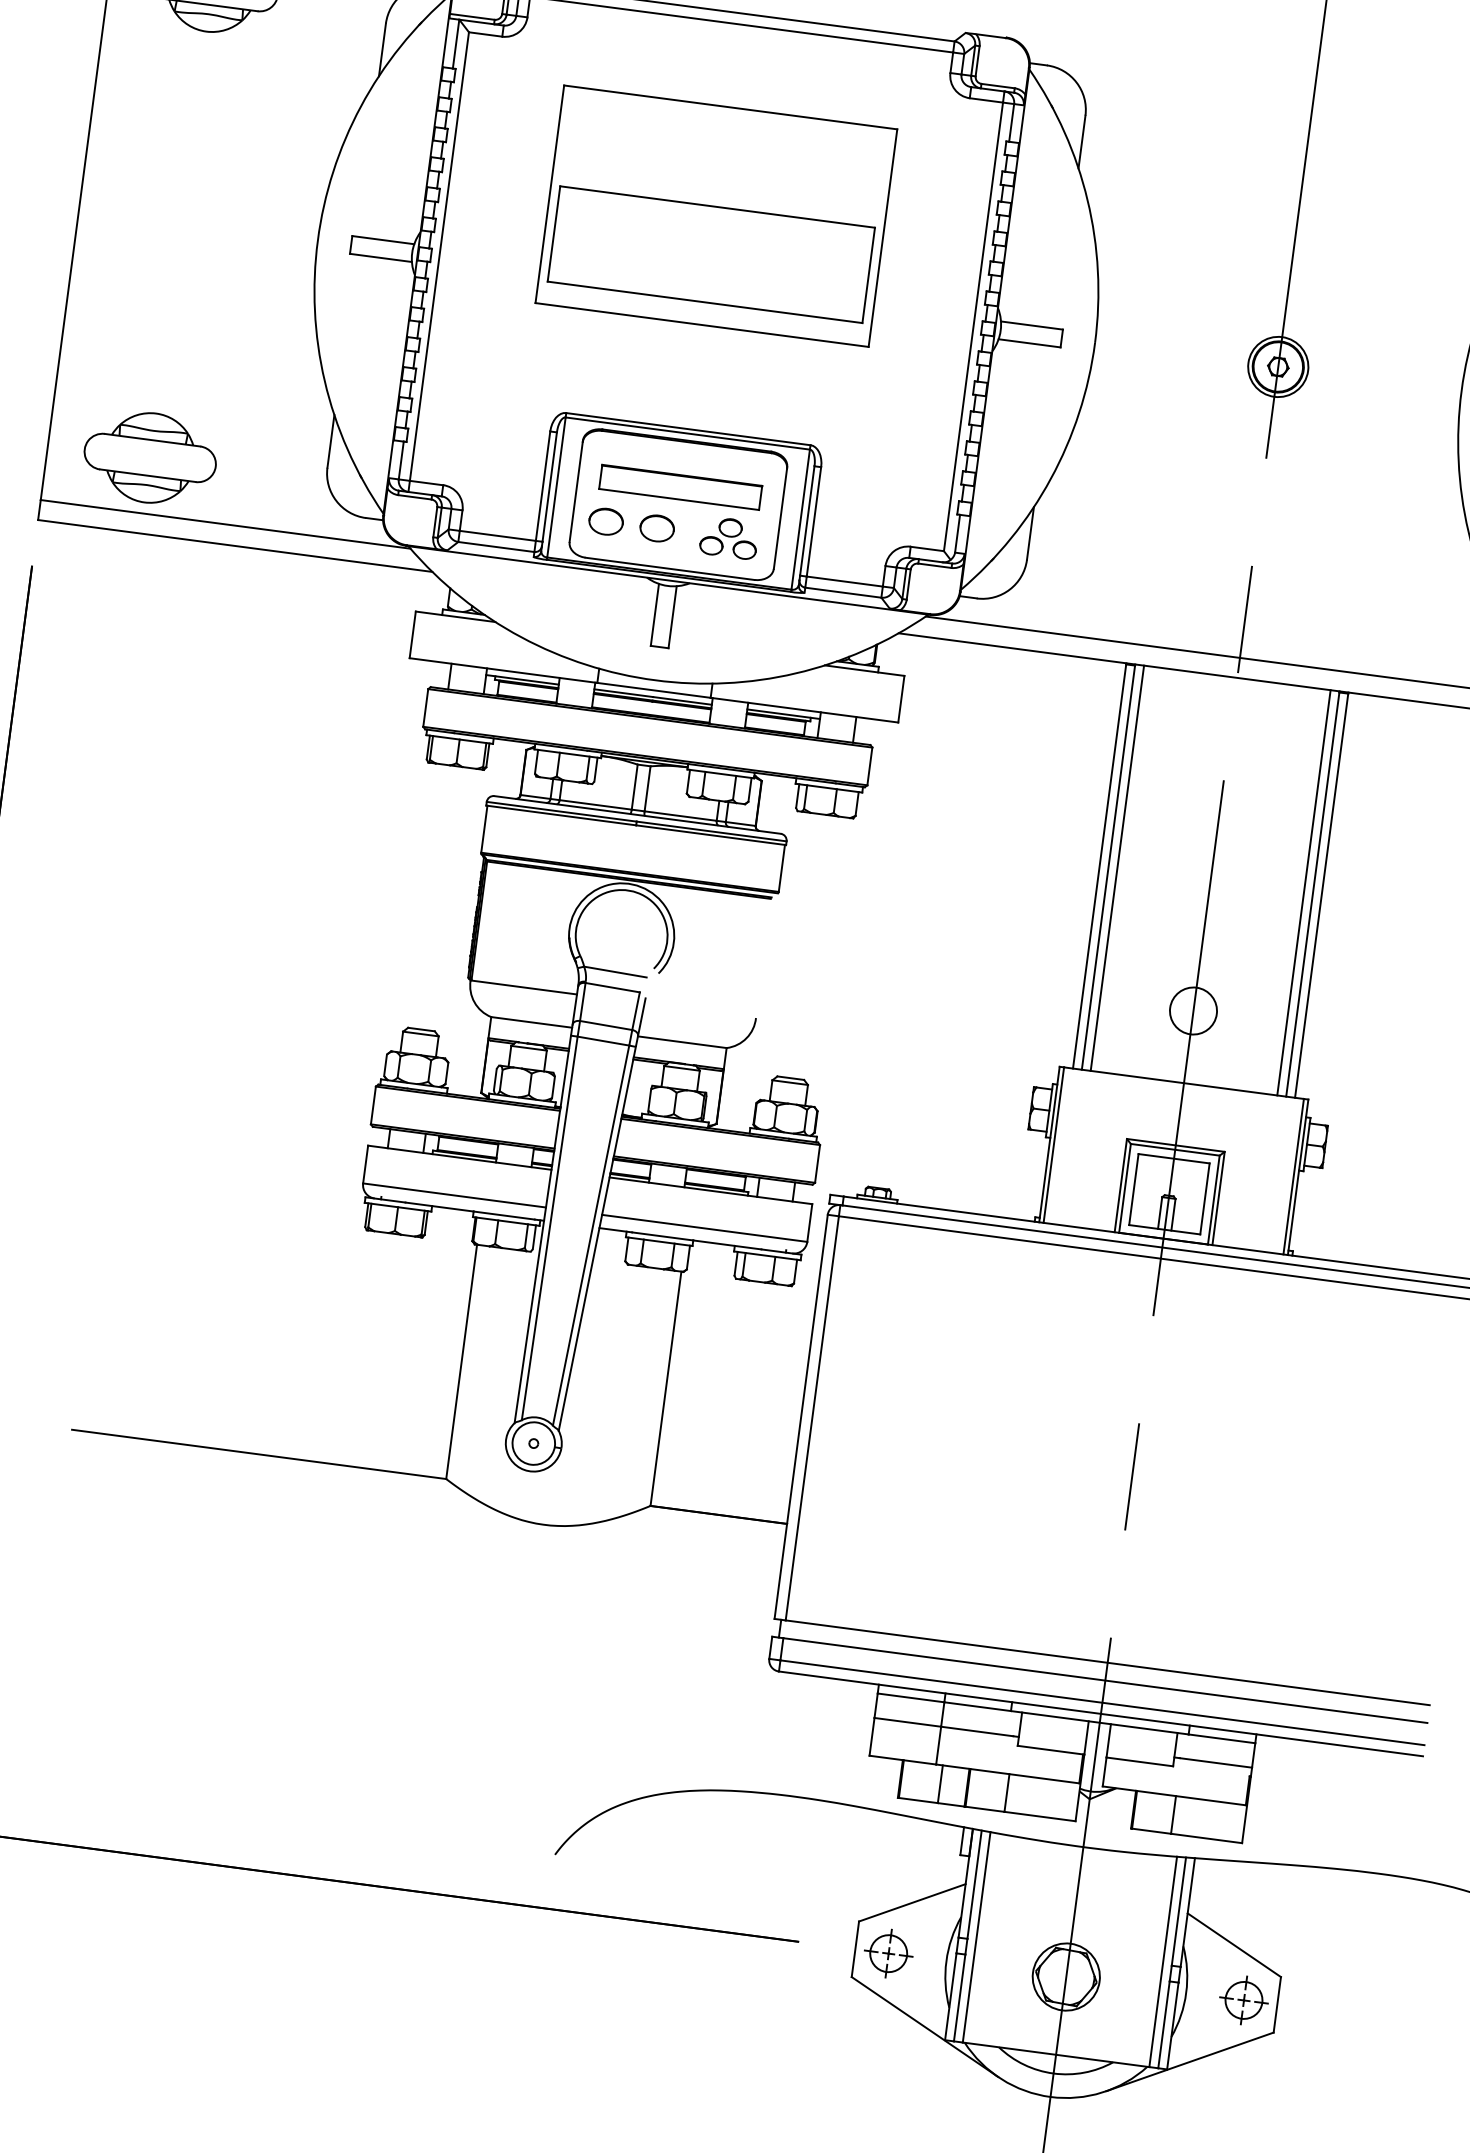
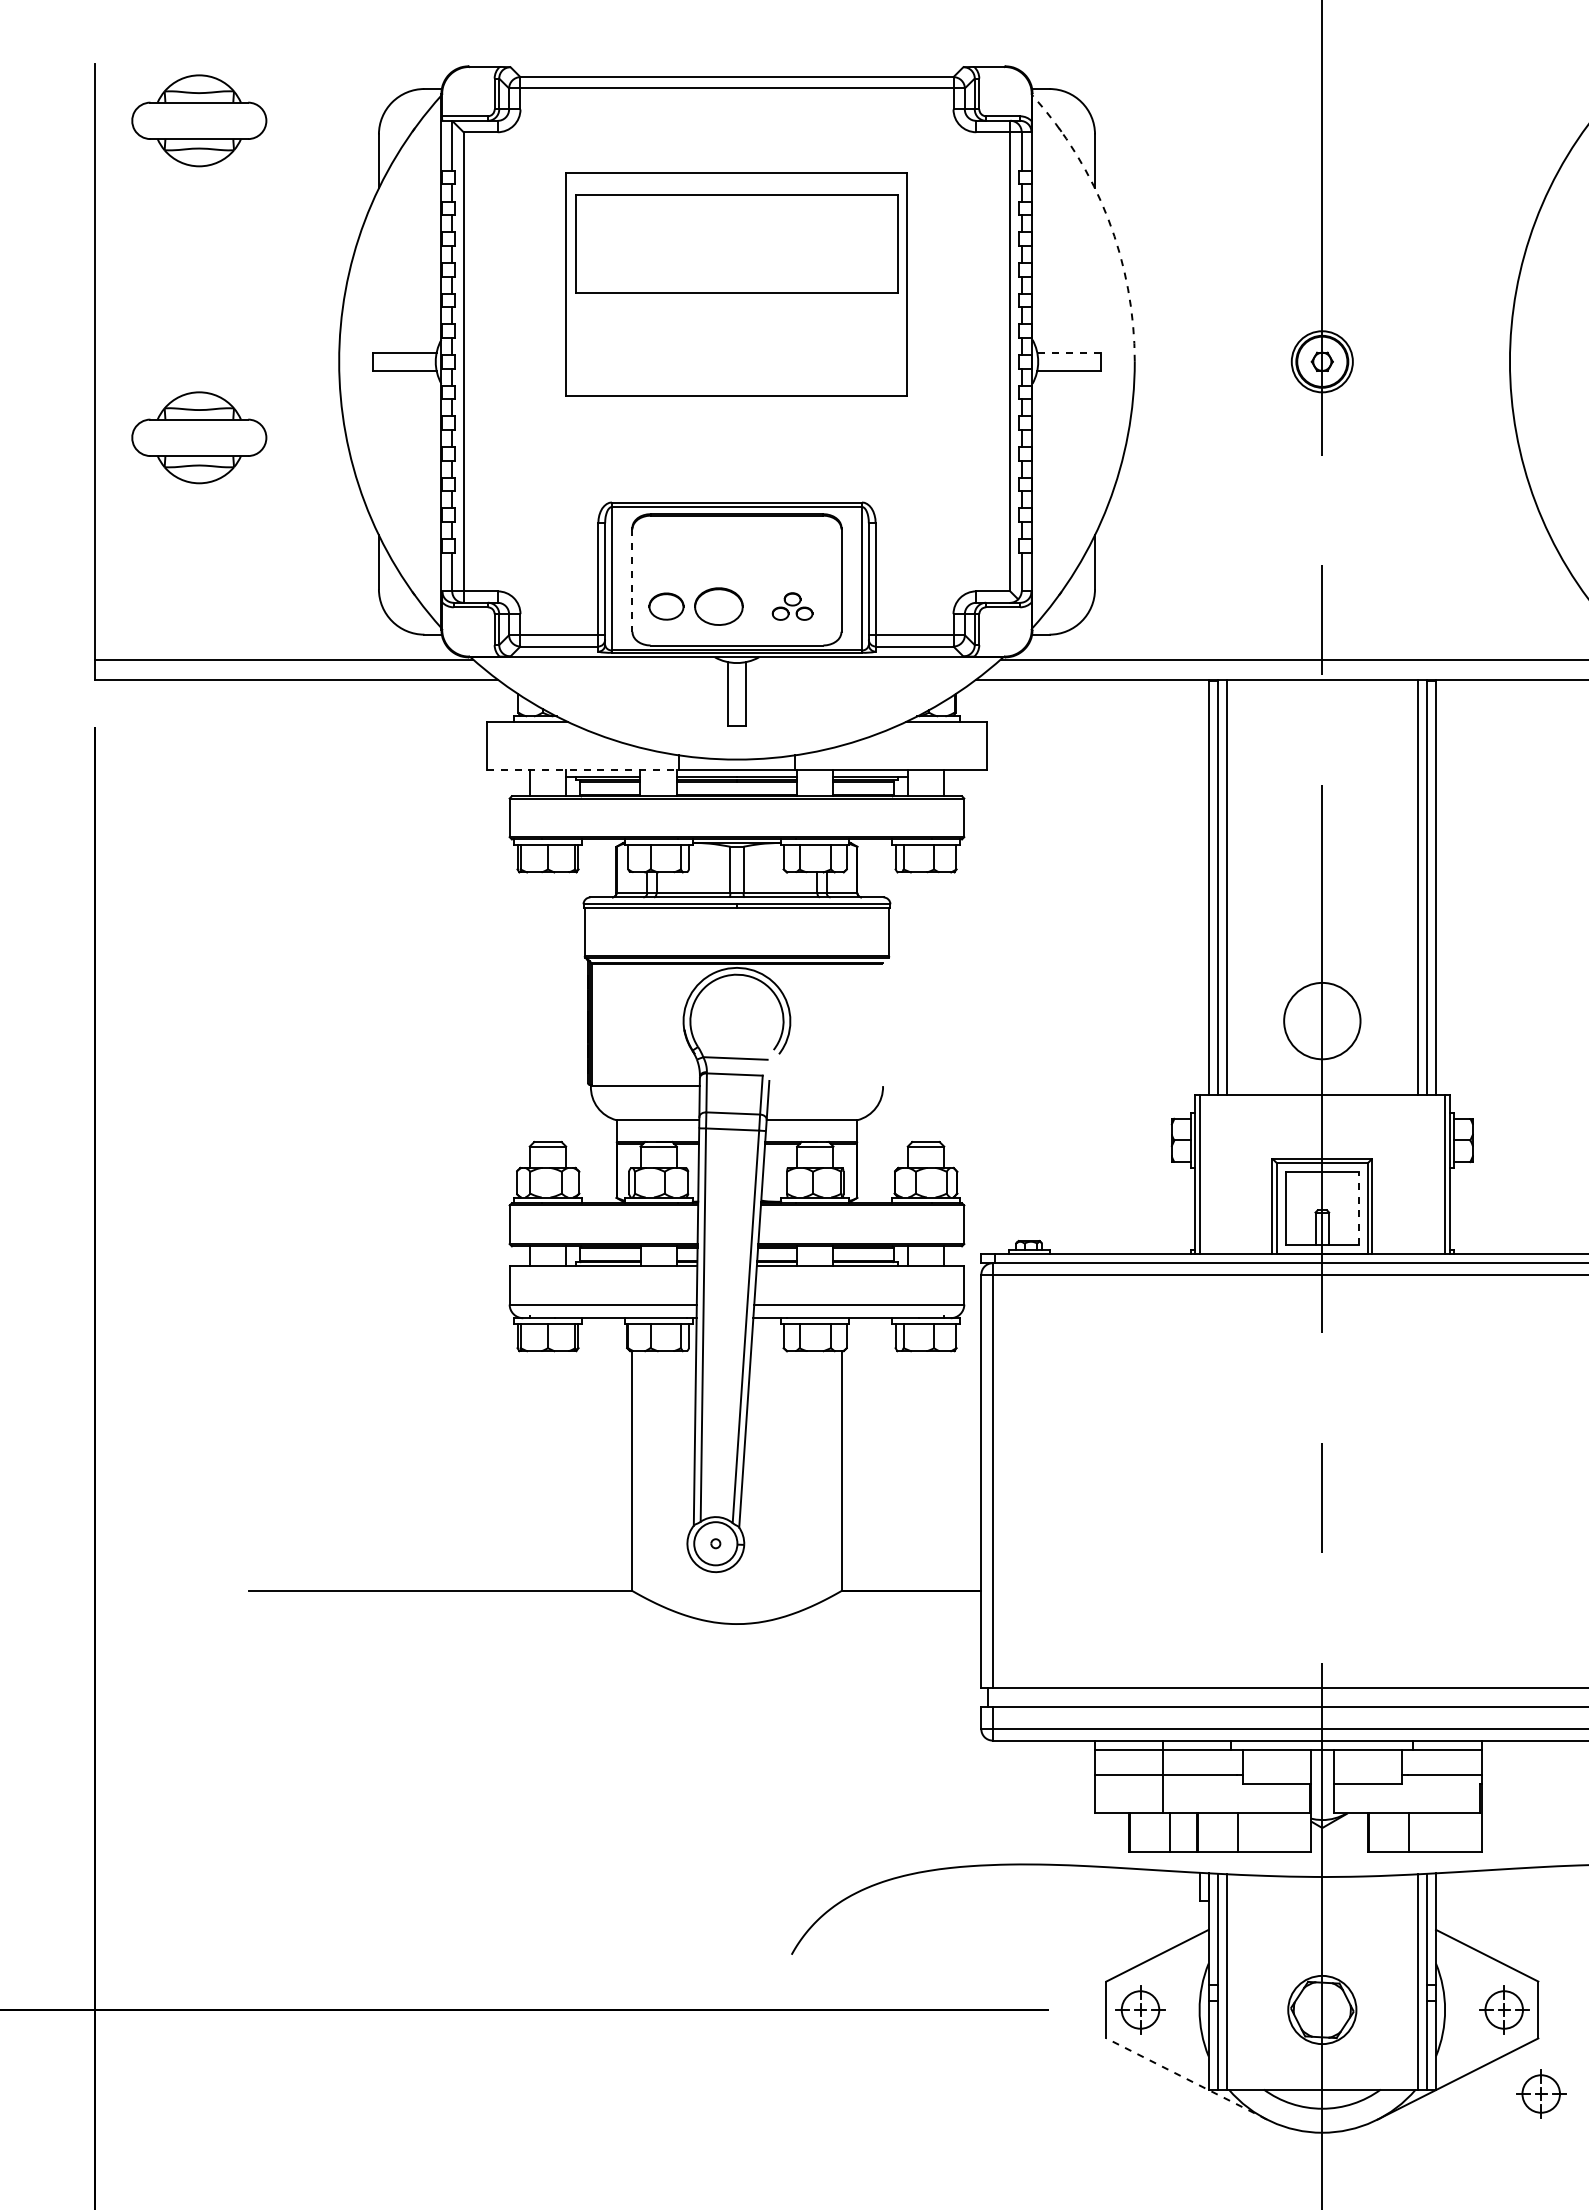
arc: (1087, 200) -> (1108, 219), solid -> dashed
part: (710, 254) -> (736, 243), moved
line: (1031, 325) -> (1068, 352), solid -> dashed
part: (150, 457) -> (199, 437), moved
part: (680, 487) -> (736, 562), removed
line: (576, 492) -> (632, 581), solid -> dashed
part: (656, 528) -> (718, 606), size x1.4
part: (729, 537) -> (792, 606), size x0.7
line: (504, 670) -> (583, 769), solid -> dashed
circle: (1193, 1010) -> (1322, 1020), size x1.6
line: (1204, 1198) -> (1358, 1208), solid -> dashed
line: (924, 2026) -> (1186, 2078), solid -> dashed
part: (1269, 2086) -> (1541, 2093), added

